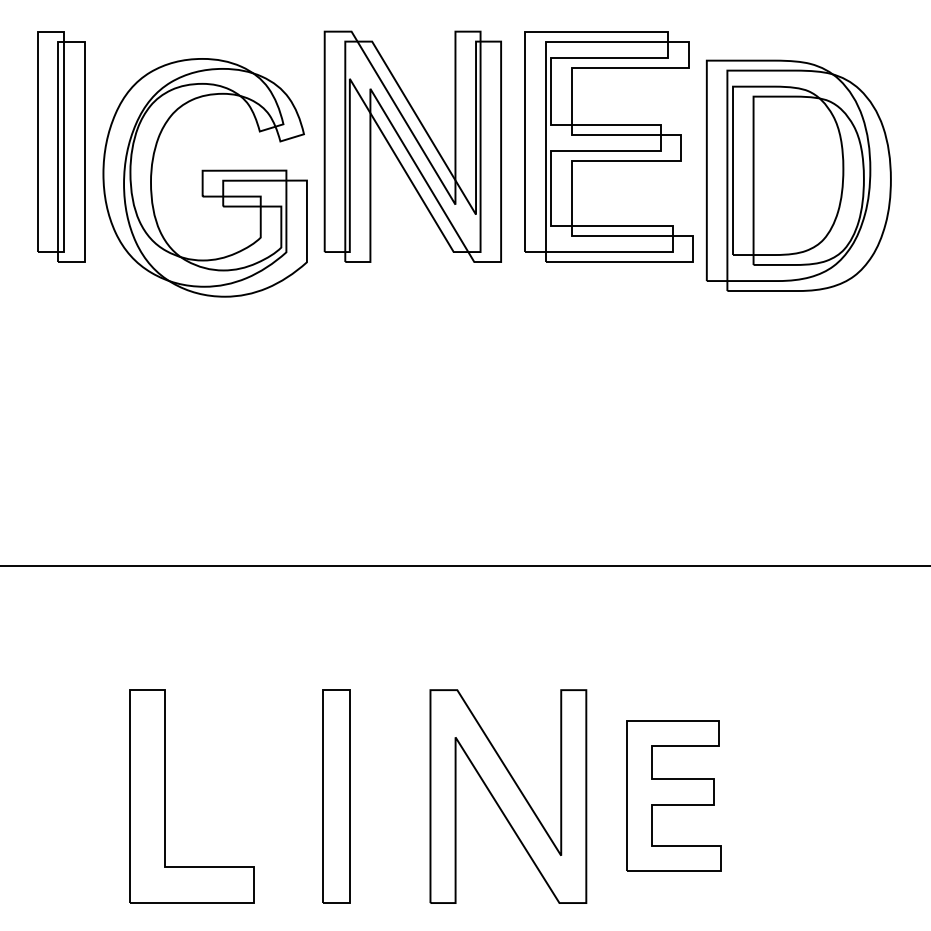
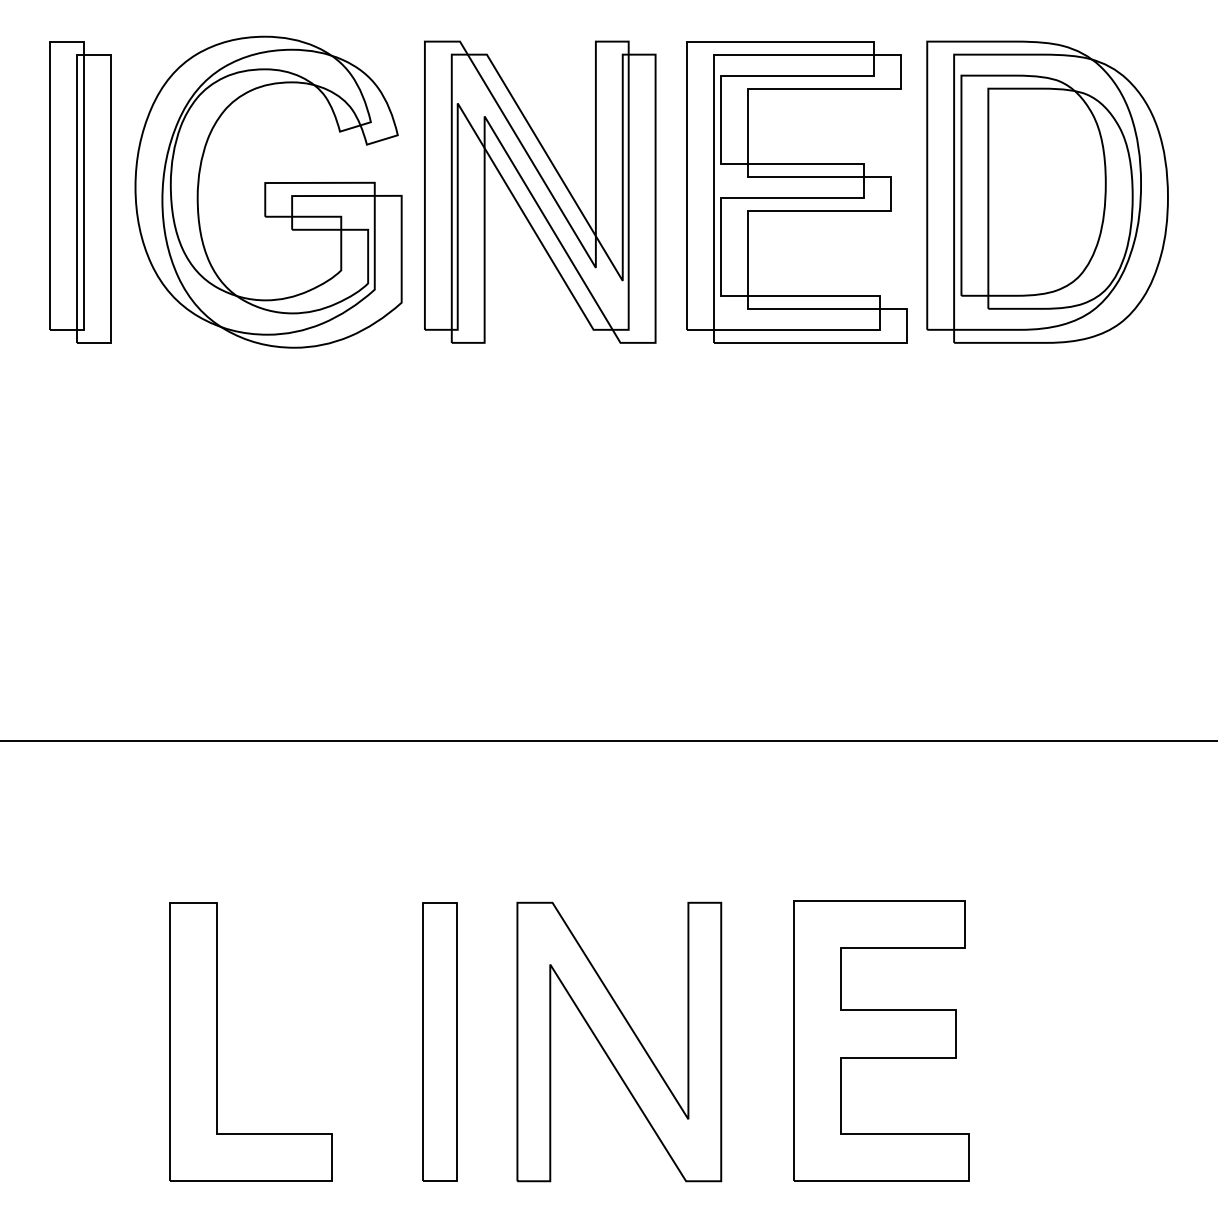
part: (798, 175) -> (1047, 191), moved
part: (204, 177) -> (267, 191), moved
part: (673, 795) -> (881, 1040), size x1.43
part: (508, 796) -> (619, 1041), moved

